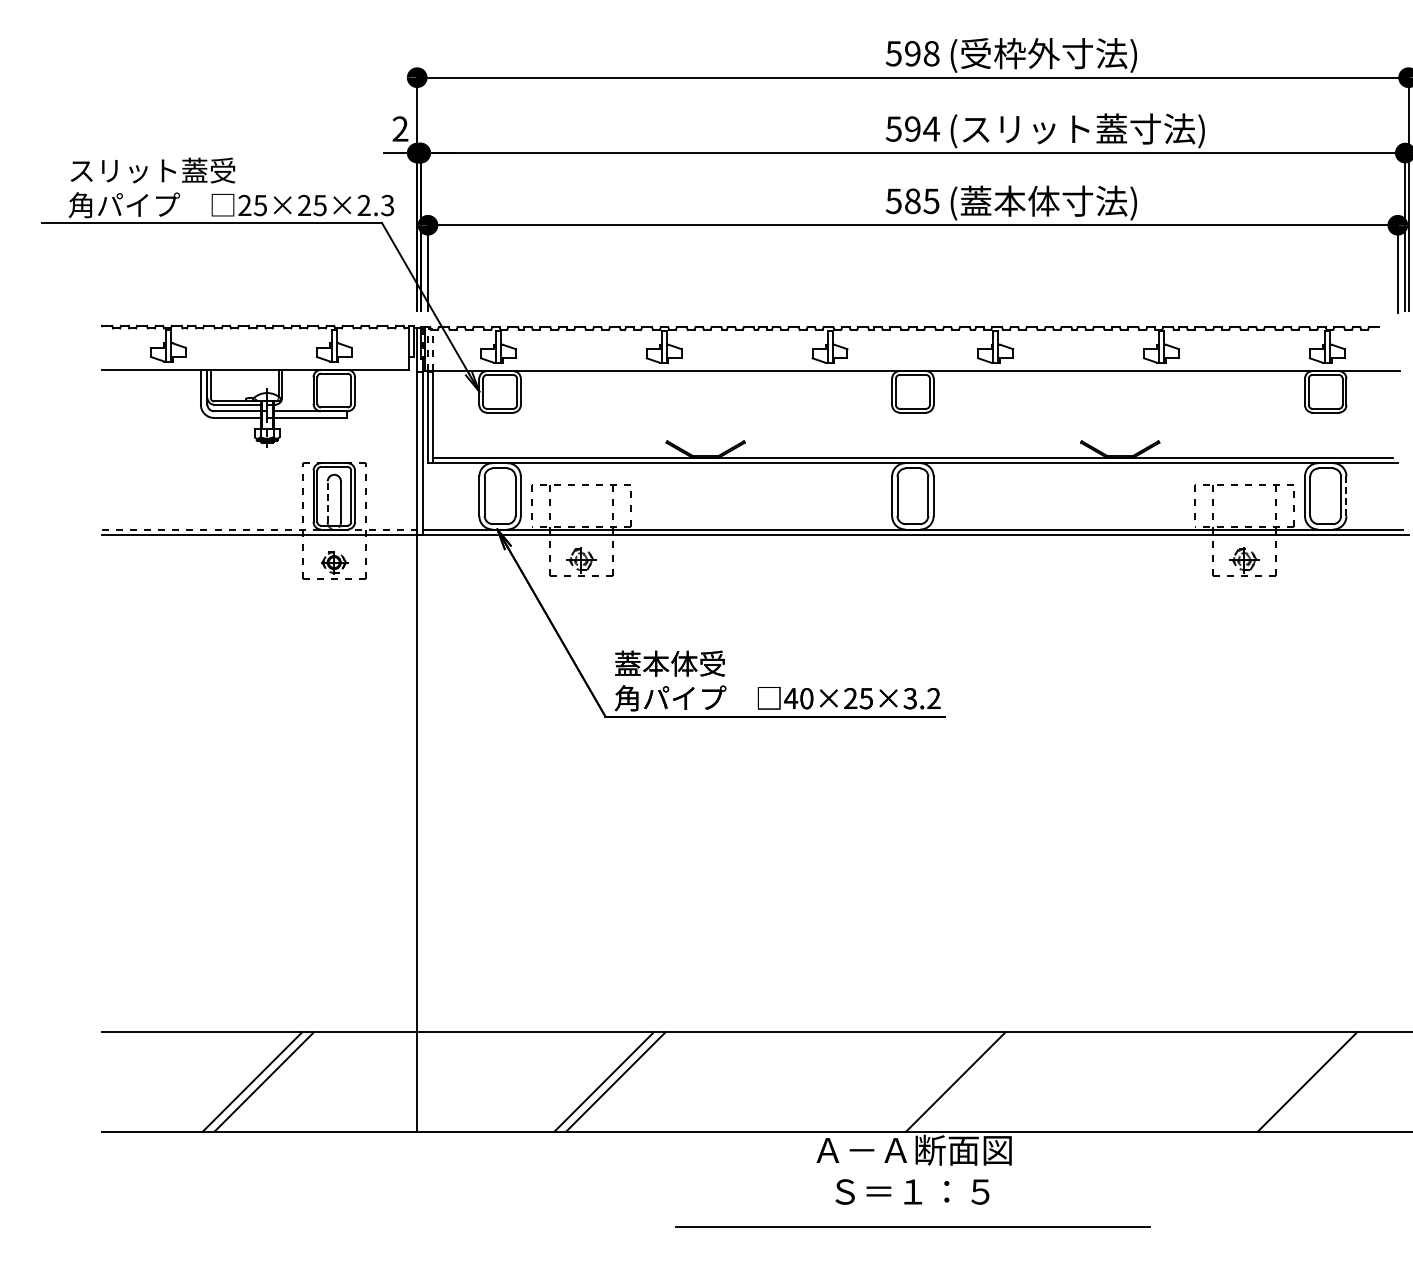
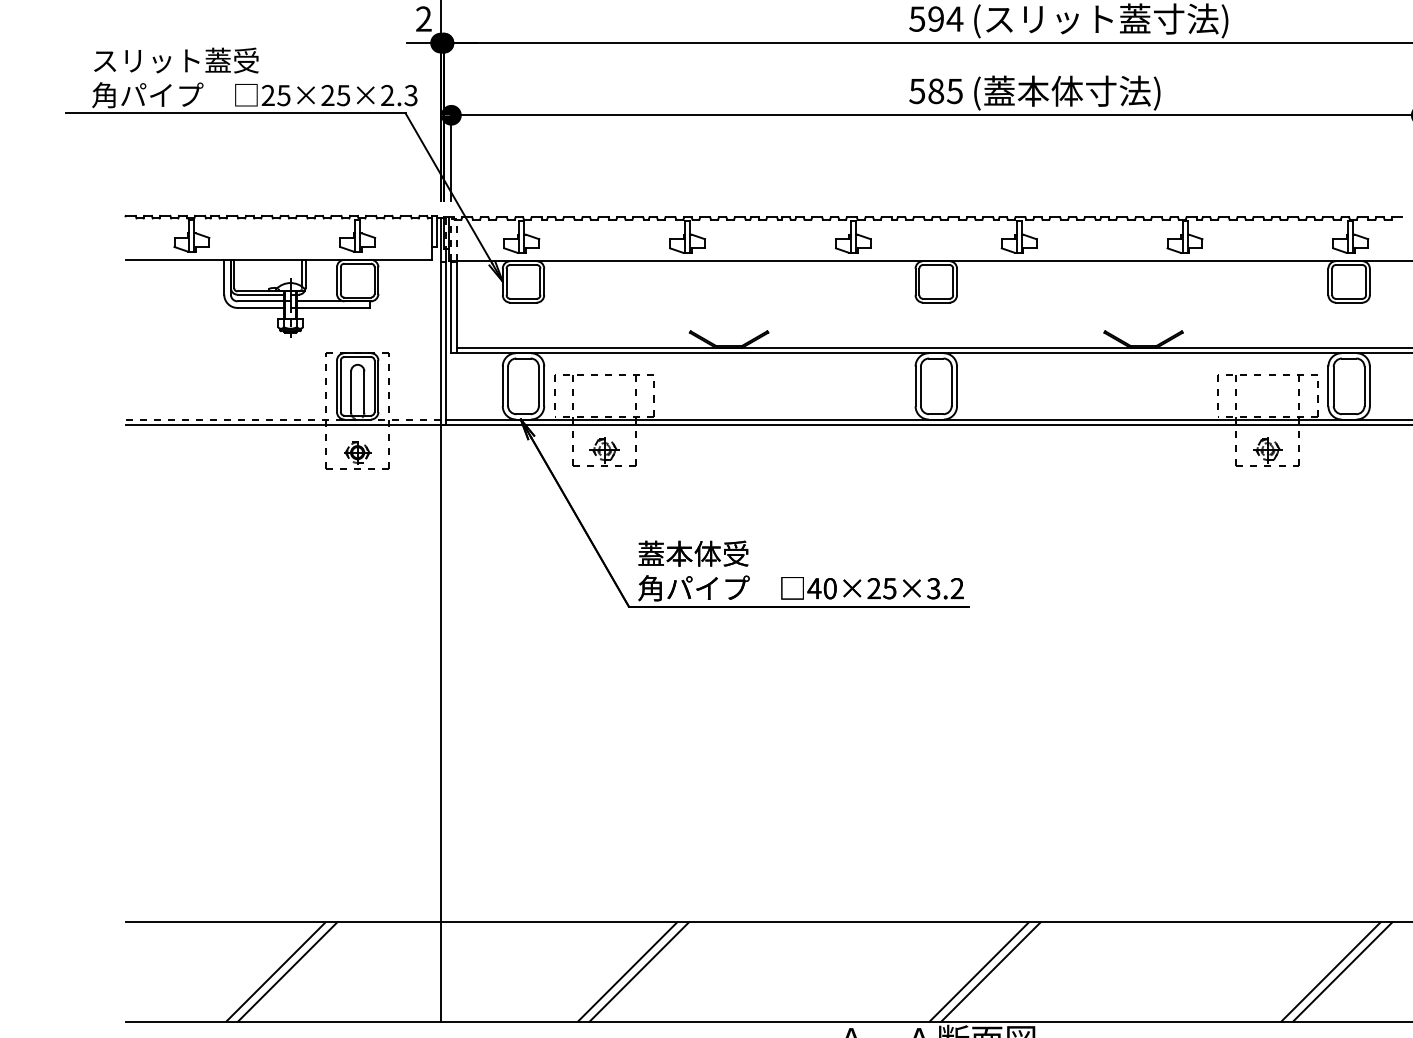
line: (1346, 496) -> (1369, 386), dashed -> solid
line: (327, 502) -> (350, 392), dashed -> solid
line: (967, 1081) -> (990, 971), added
line: (1319, 1081) -> (1342, 971), added

